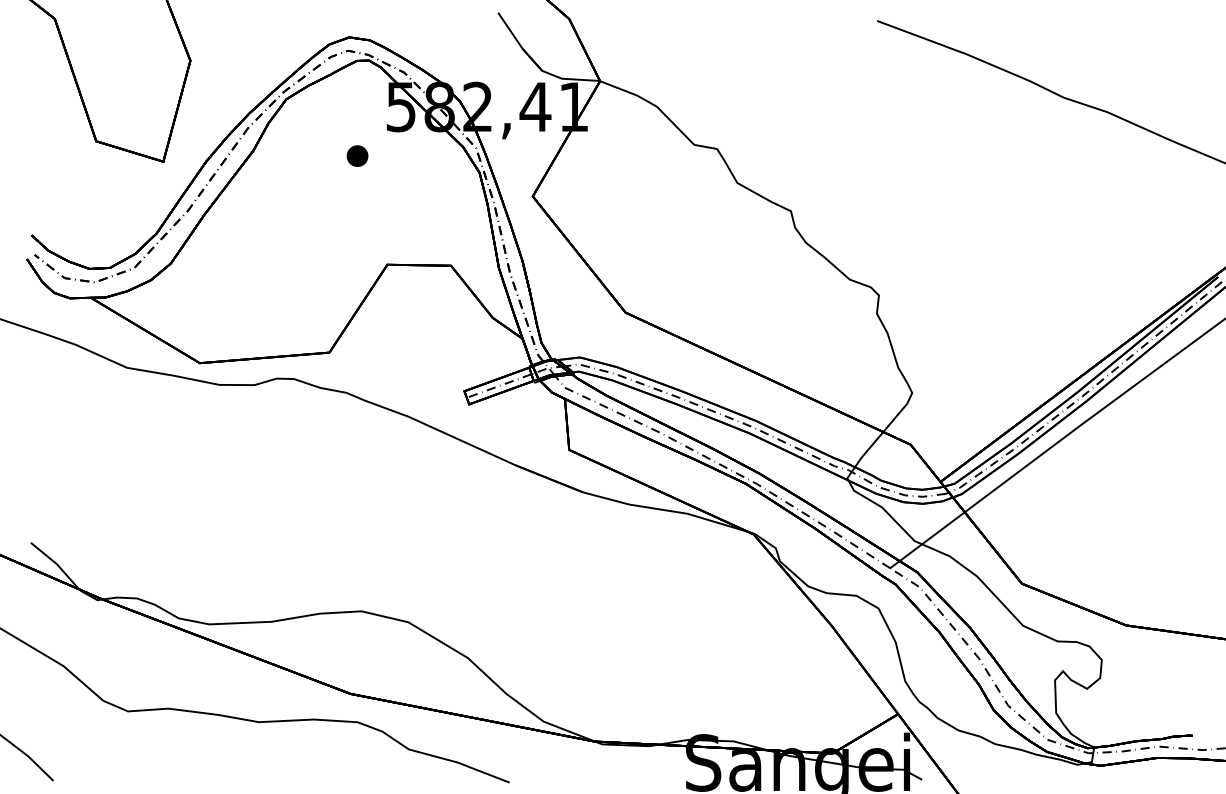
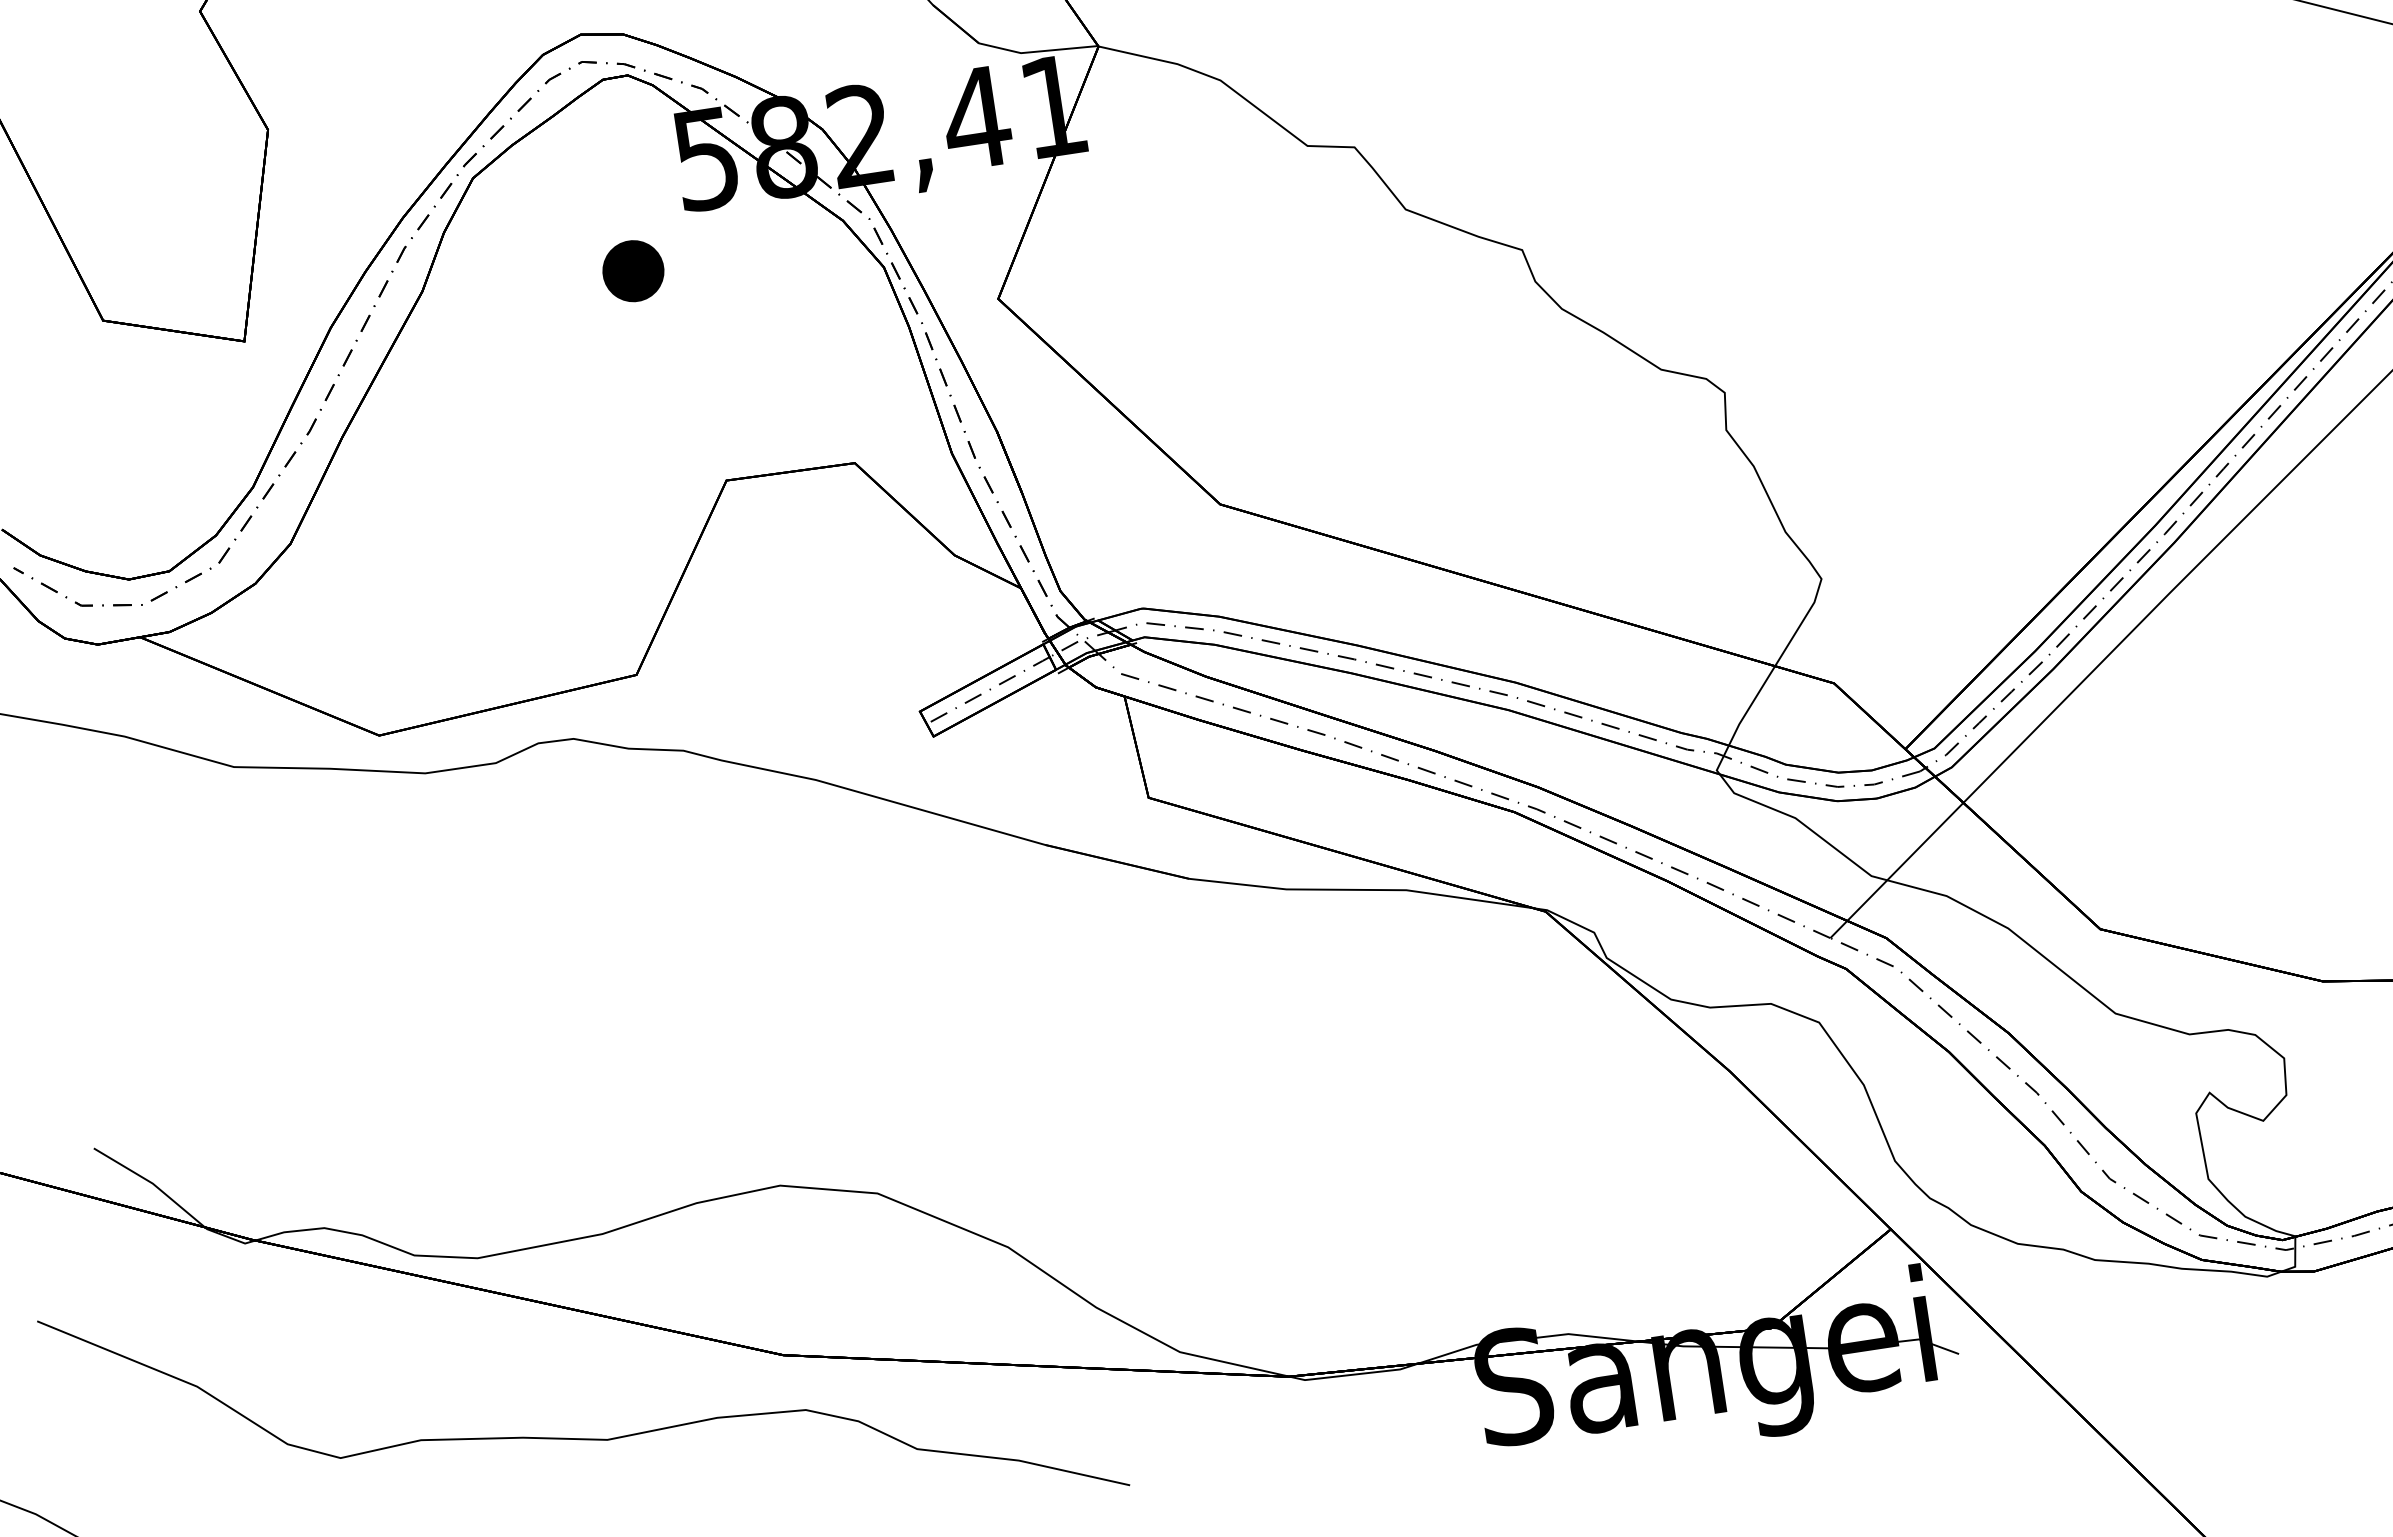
part: (357, 155) -> (633, 269), size x1.4

